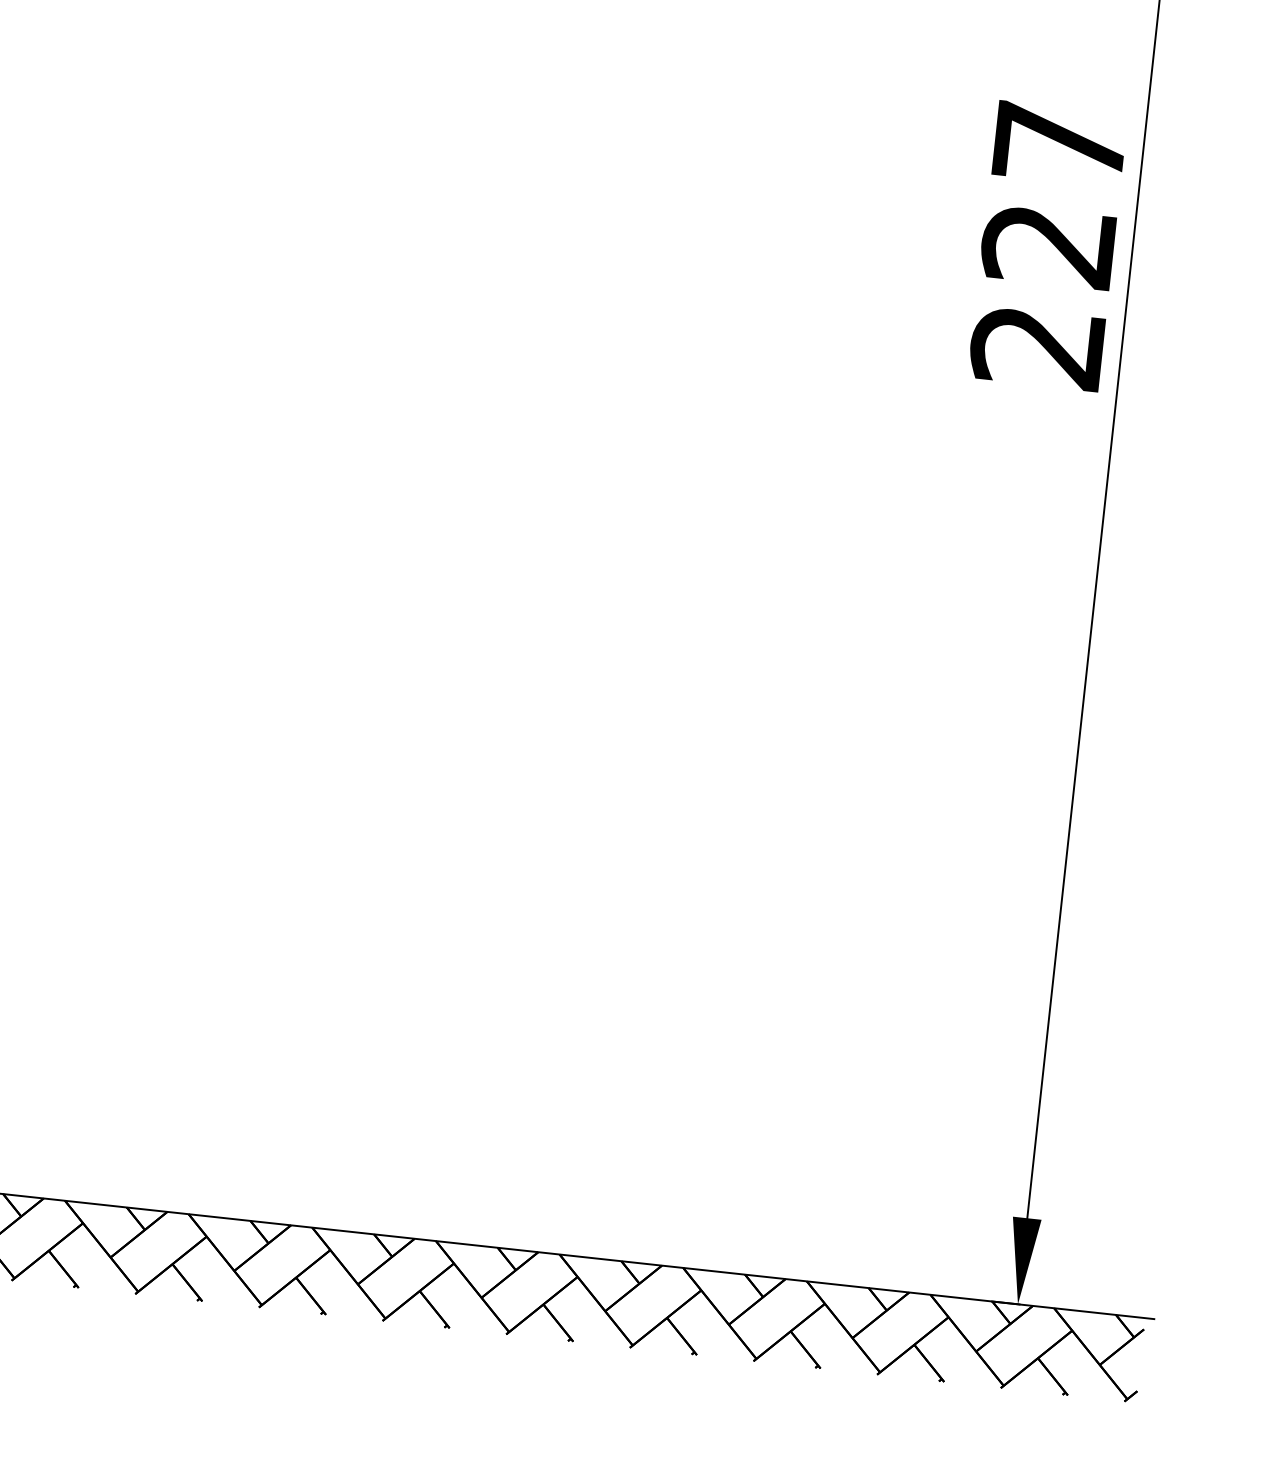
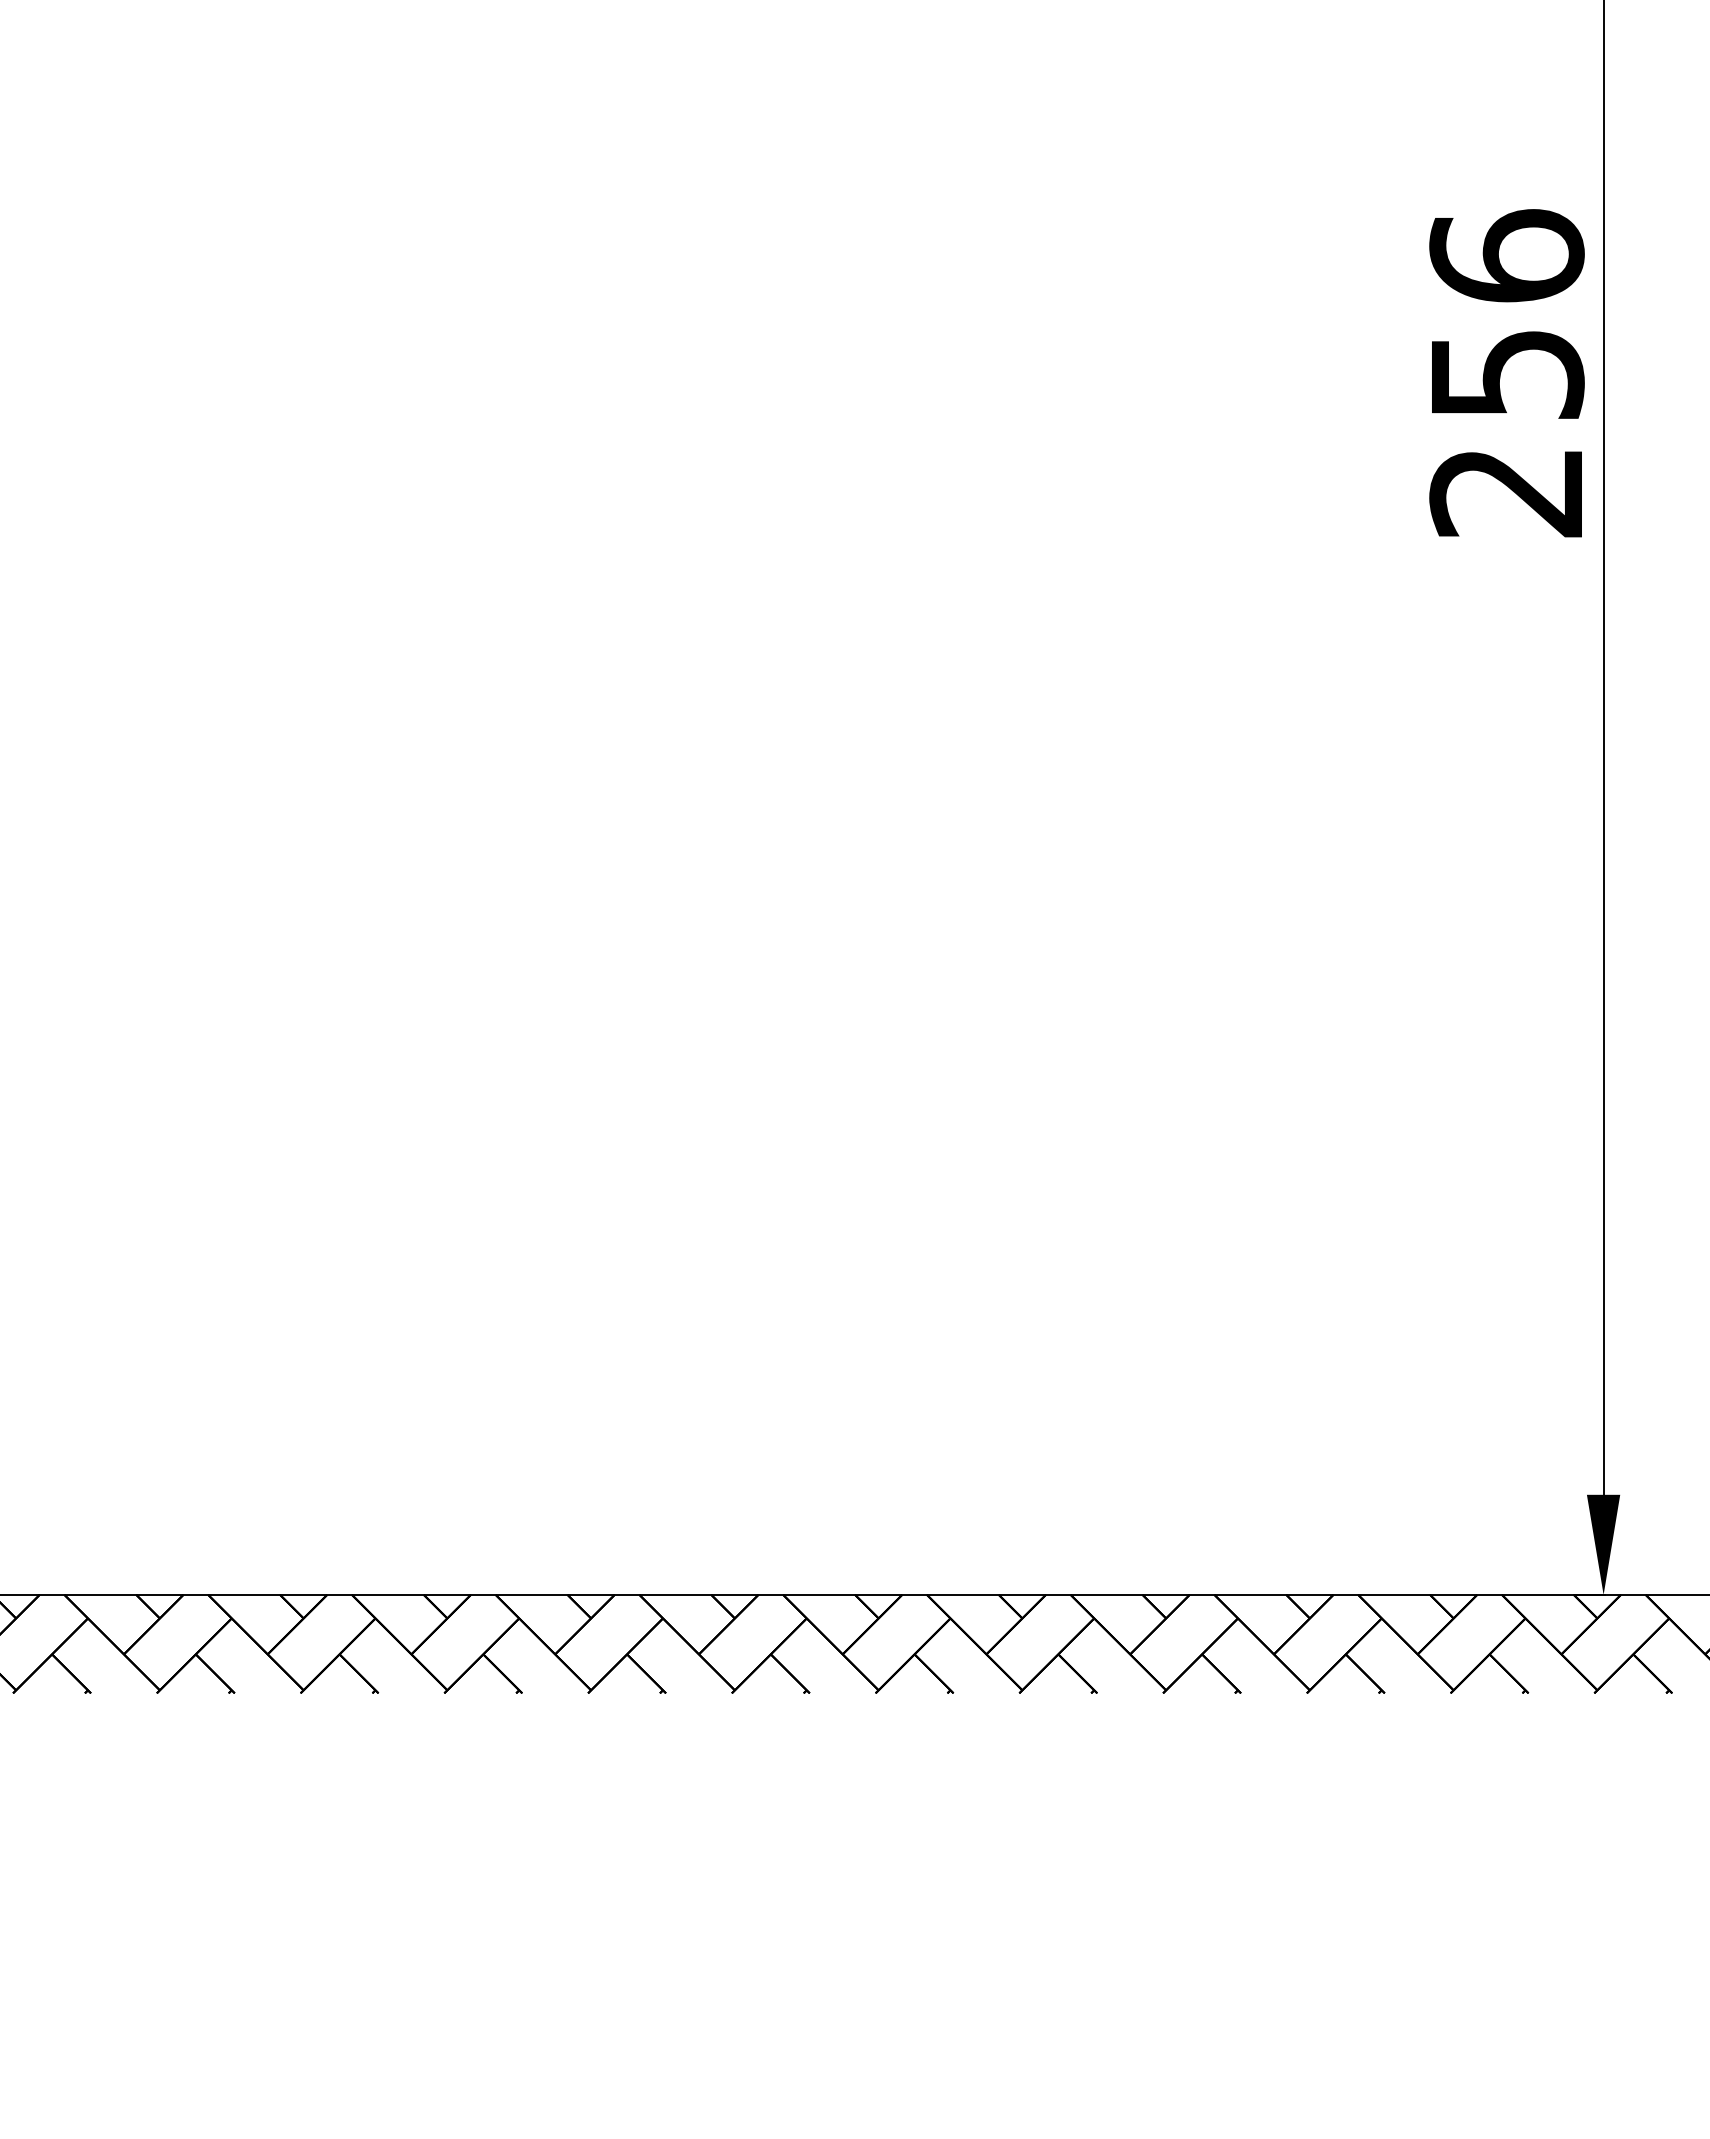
text: (1054, 193) -> (1506, 314), 227 -> 256

